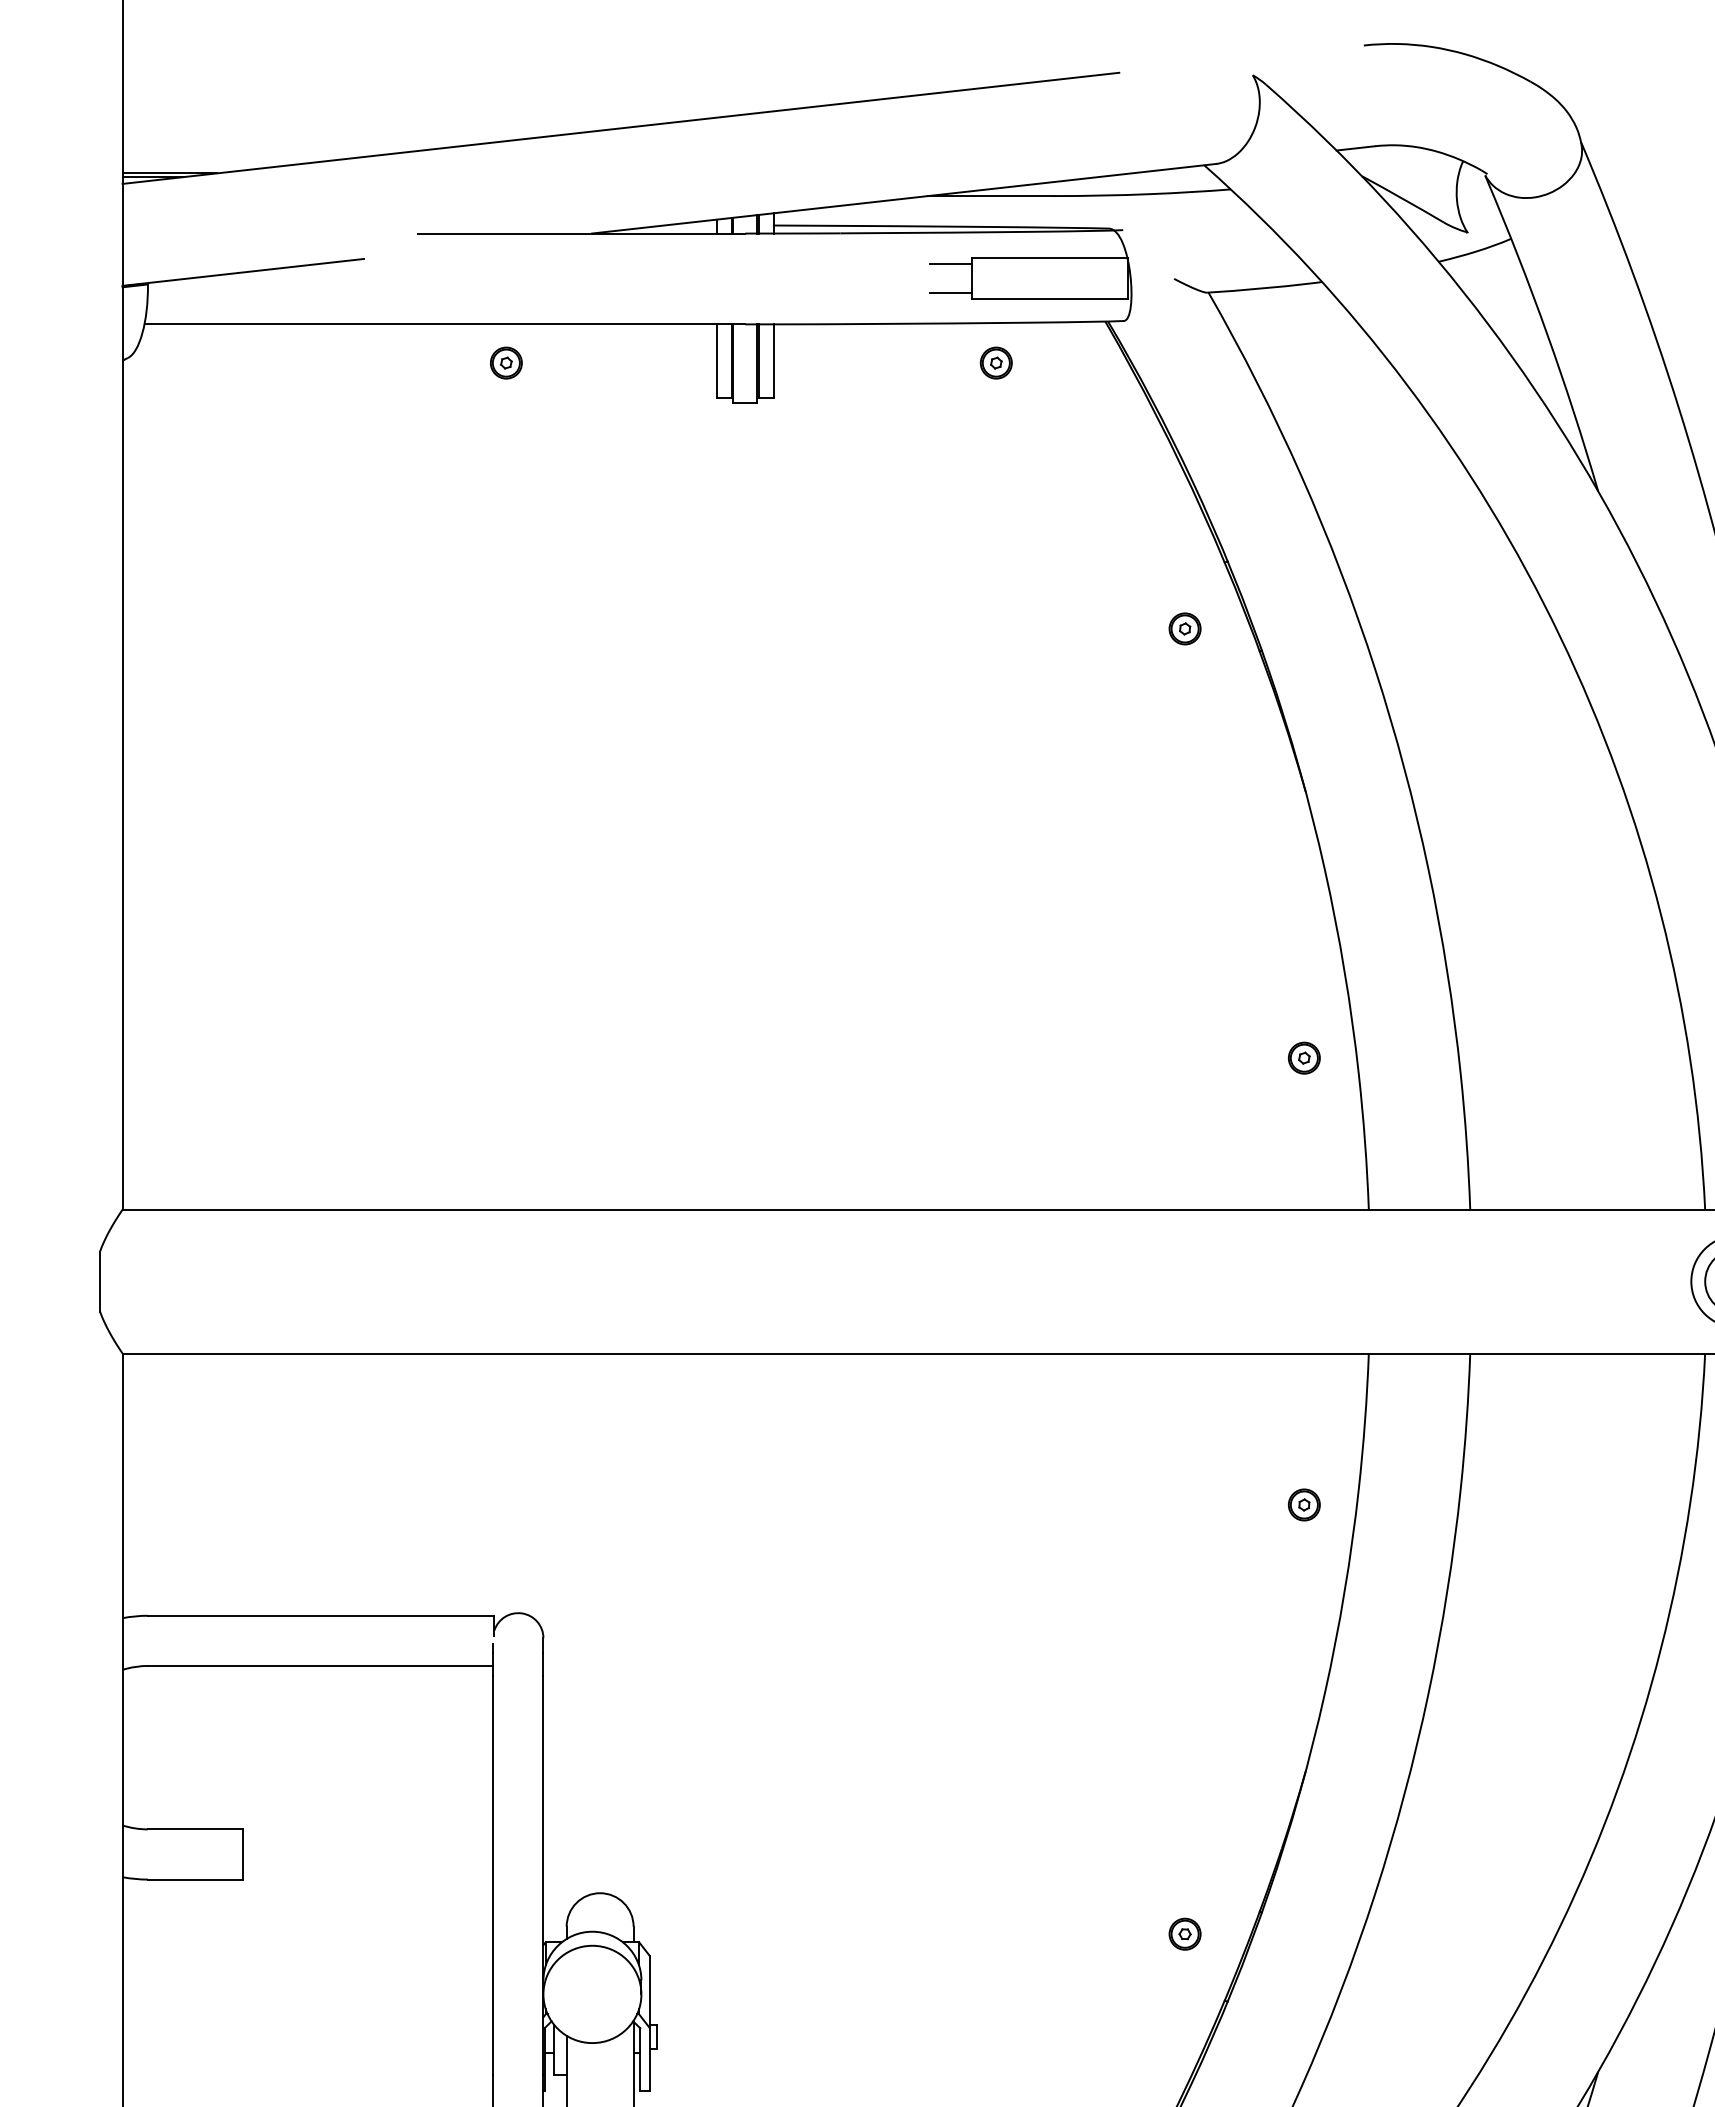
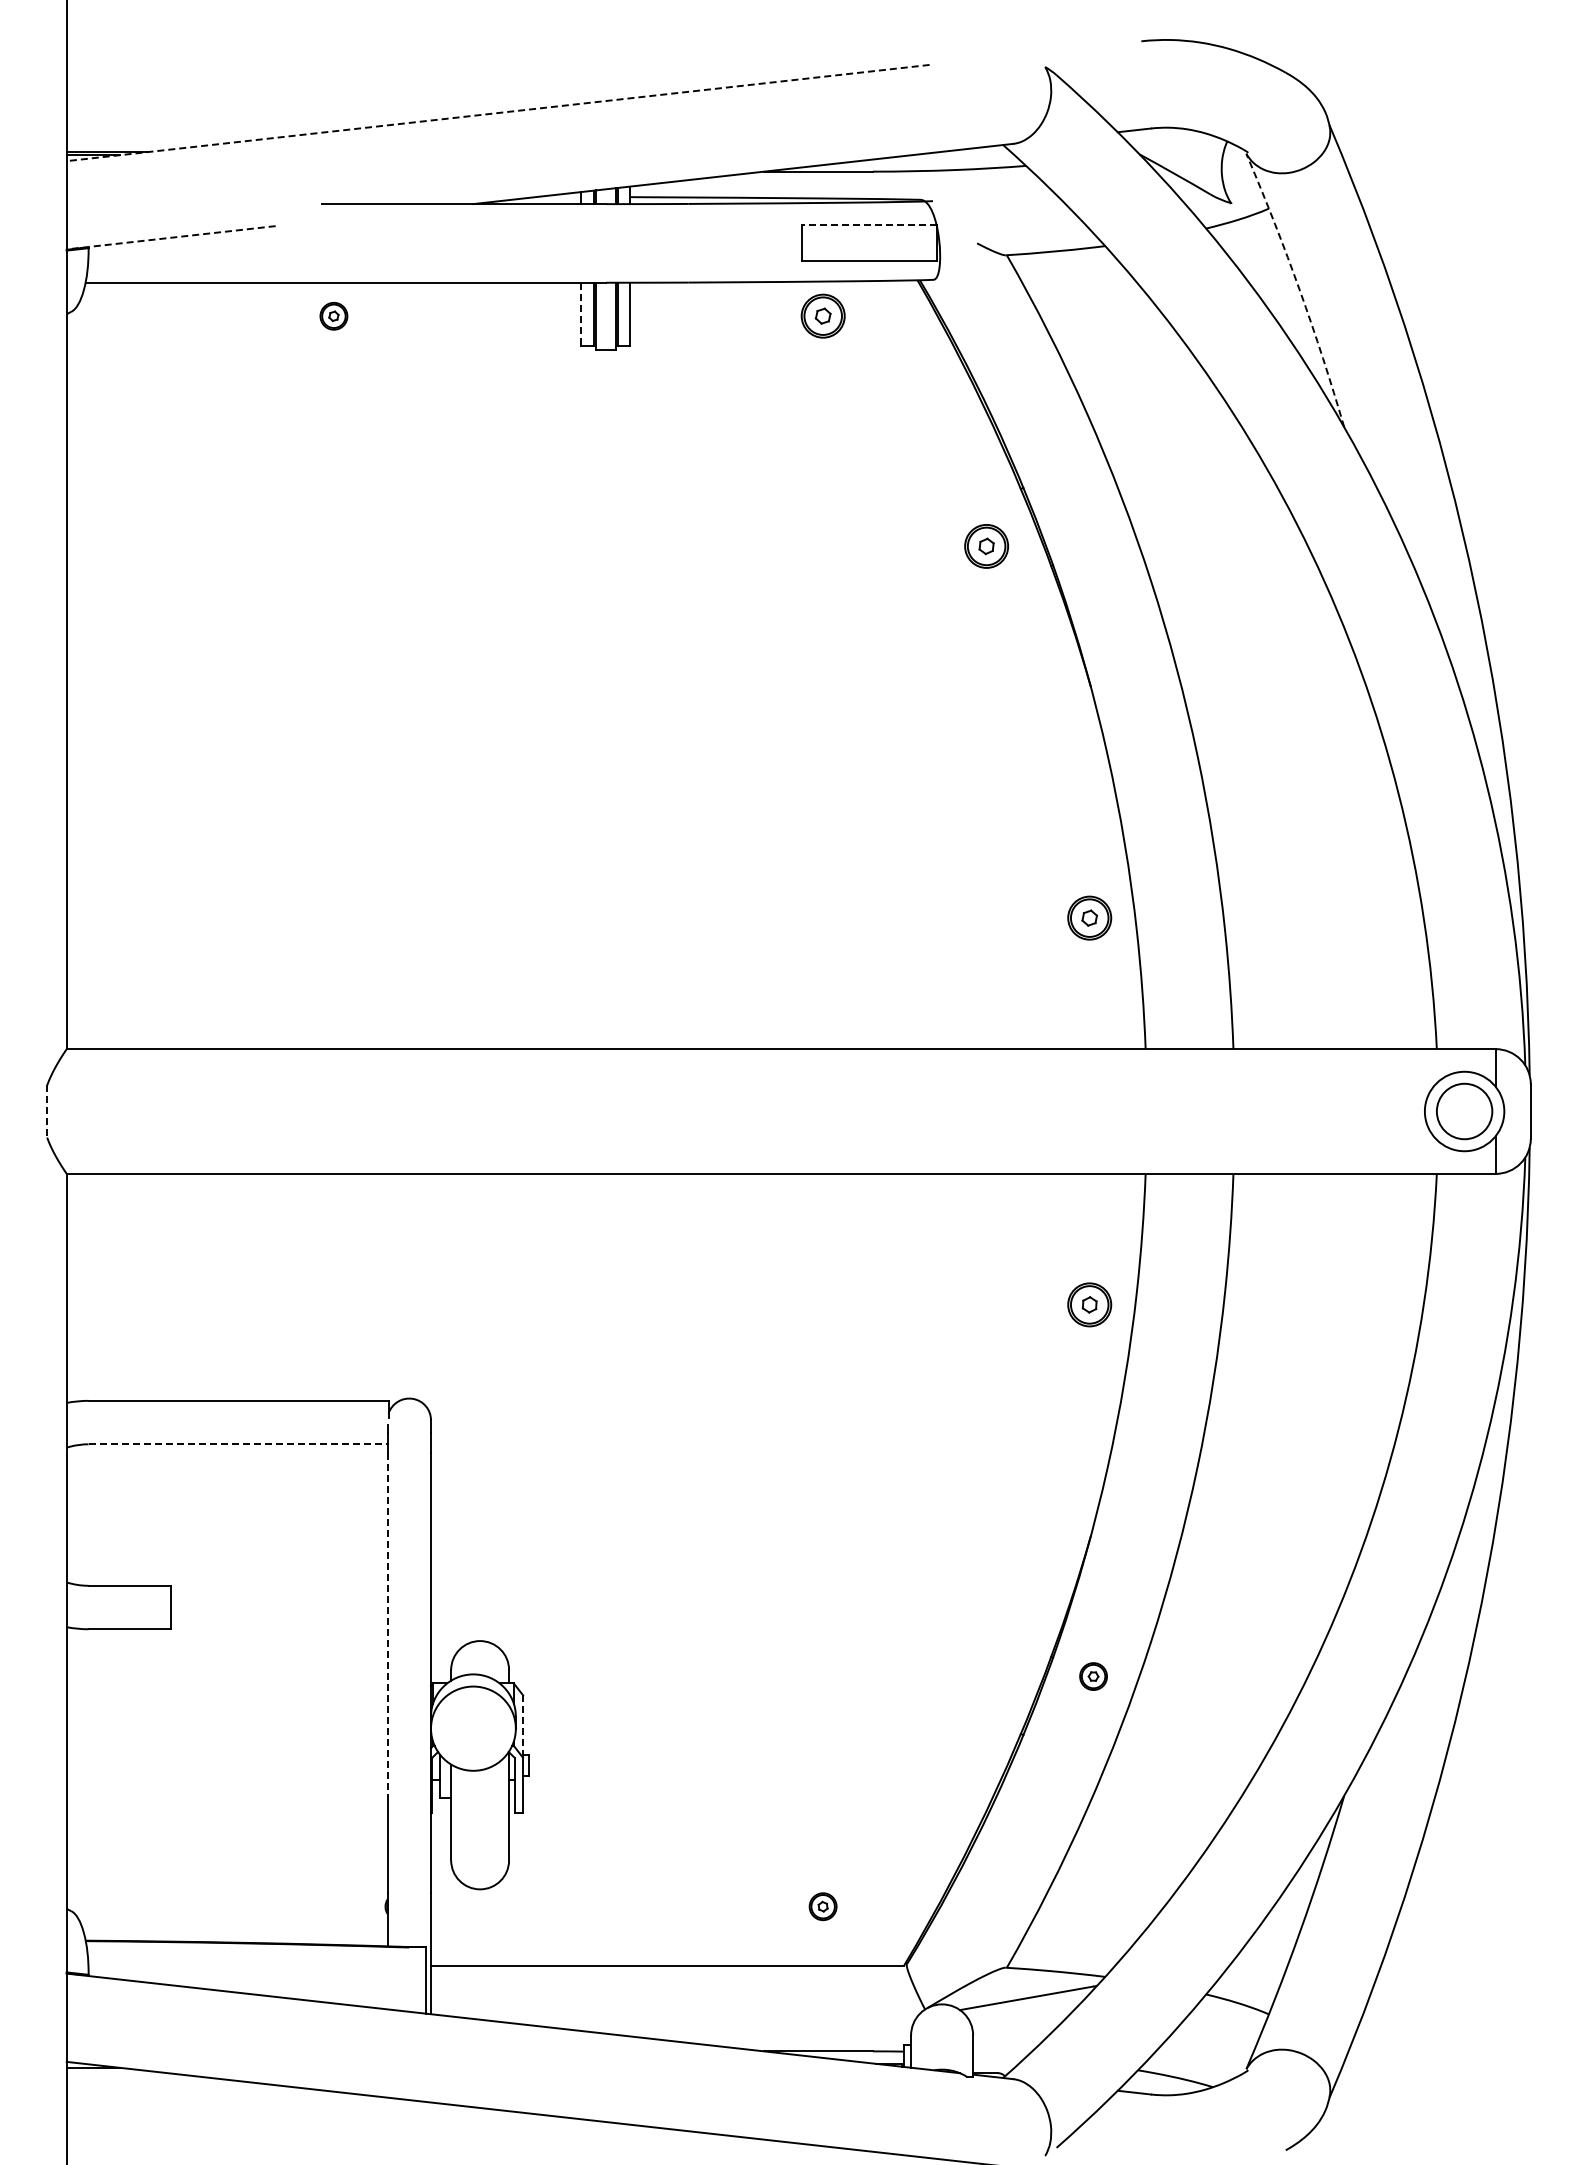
line: (620, 128) -> (497, 113), solid -> dashed
line: (1049, 258) -> (869, 225), solid -> dashed
line: (950, 264) -> (783, 230), removed
line: (242, 272) -> (170, 237), solid -> dashed
line: (950, 292) -> (783, 255), removed
arc: (1547, 334) -> (1300, 291), solid -> dashed
line: (717, 361) -> (581, 314), solid -> dashed
part: (505, 363) -> (333, 316), moved
part: (995, 363) -> (822, 316), size x1.6
part: (1185, 629) -> (986, 546), size x1.6
part: (1303, 1057) -> (1089, 917), size x1.6
line: (100, 1282) -> (47, 1112), solid -> dashed
part: (1303, 1504) -> (1089, 1304), size x1.6
line: (321, 1666) -> (238, 1444), solid -> dashed
line: (493, 1875) -> (387, 1625), solid -> dashed
part: (1185, 1934) -> (1093, 1676), moved
line: (650, 1993) -> (523, 1727), solid -> dashed

